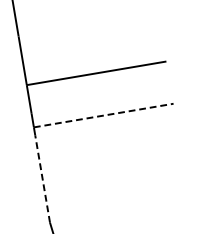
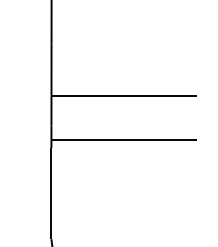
line: (103, 115) -> (124, 139), dashed -> solid
line: (42, 178) -> (51, 193), dashed -> solid

